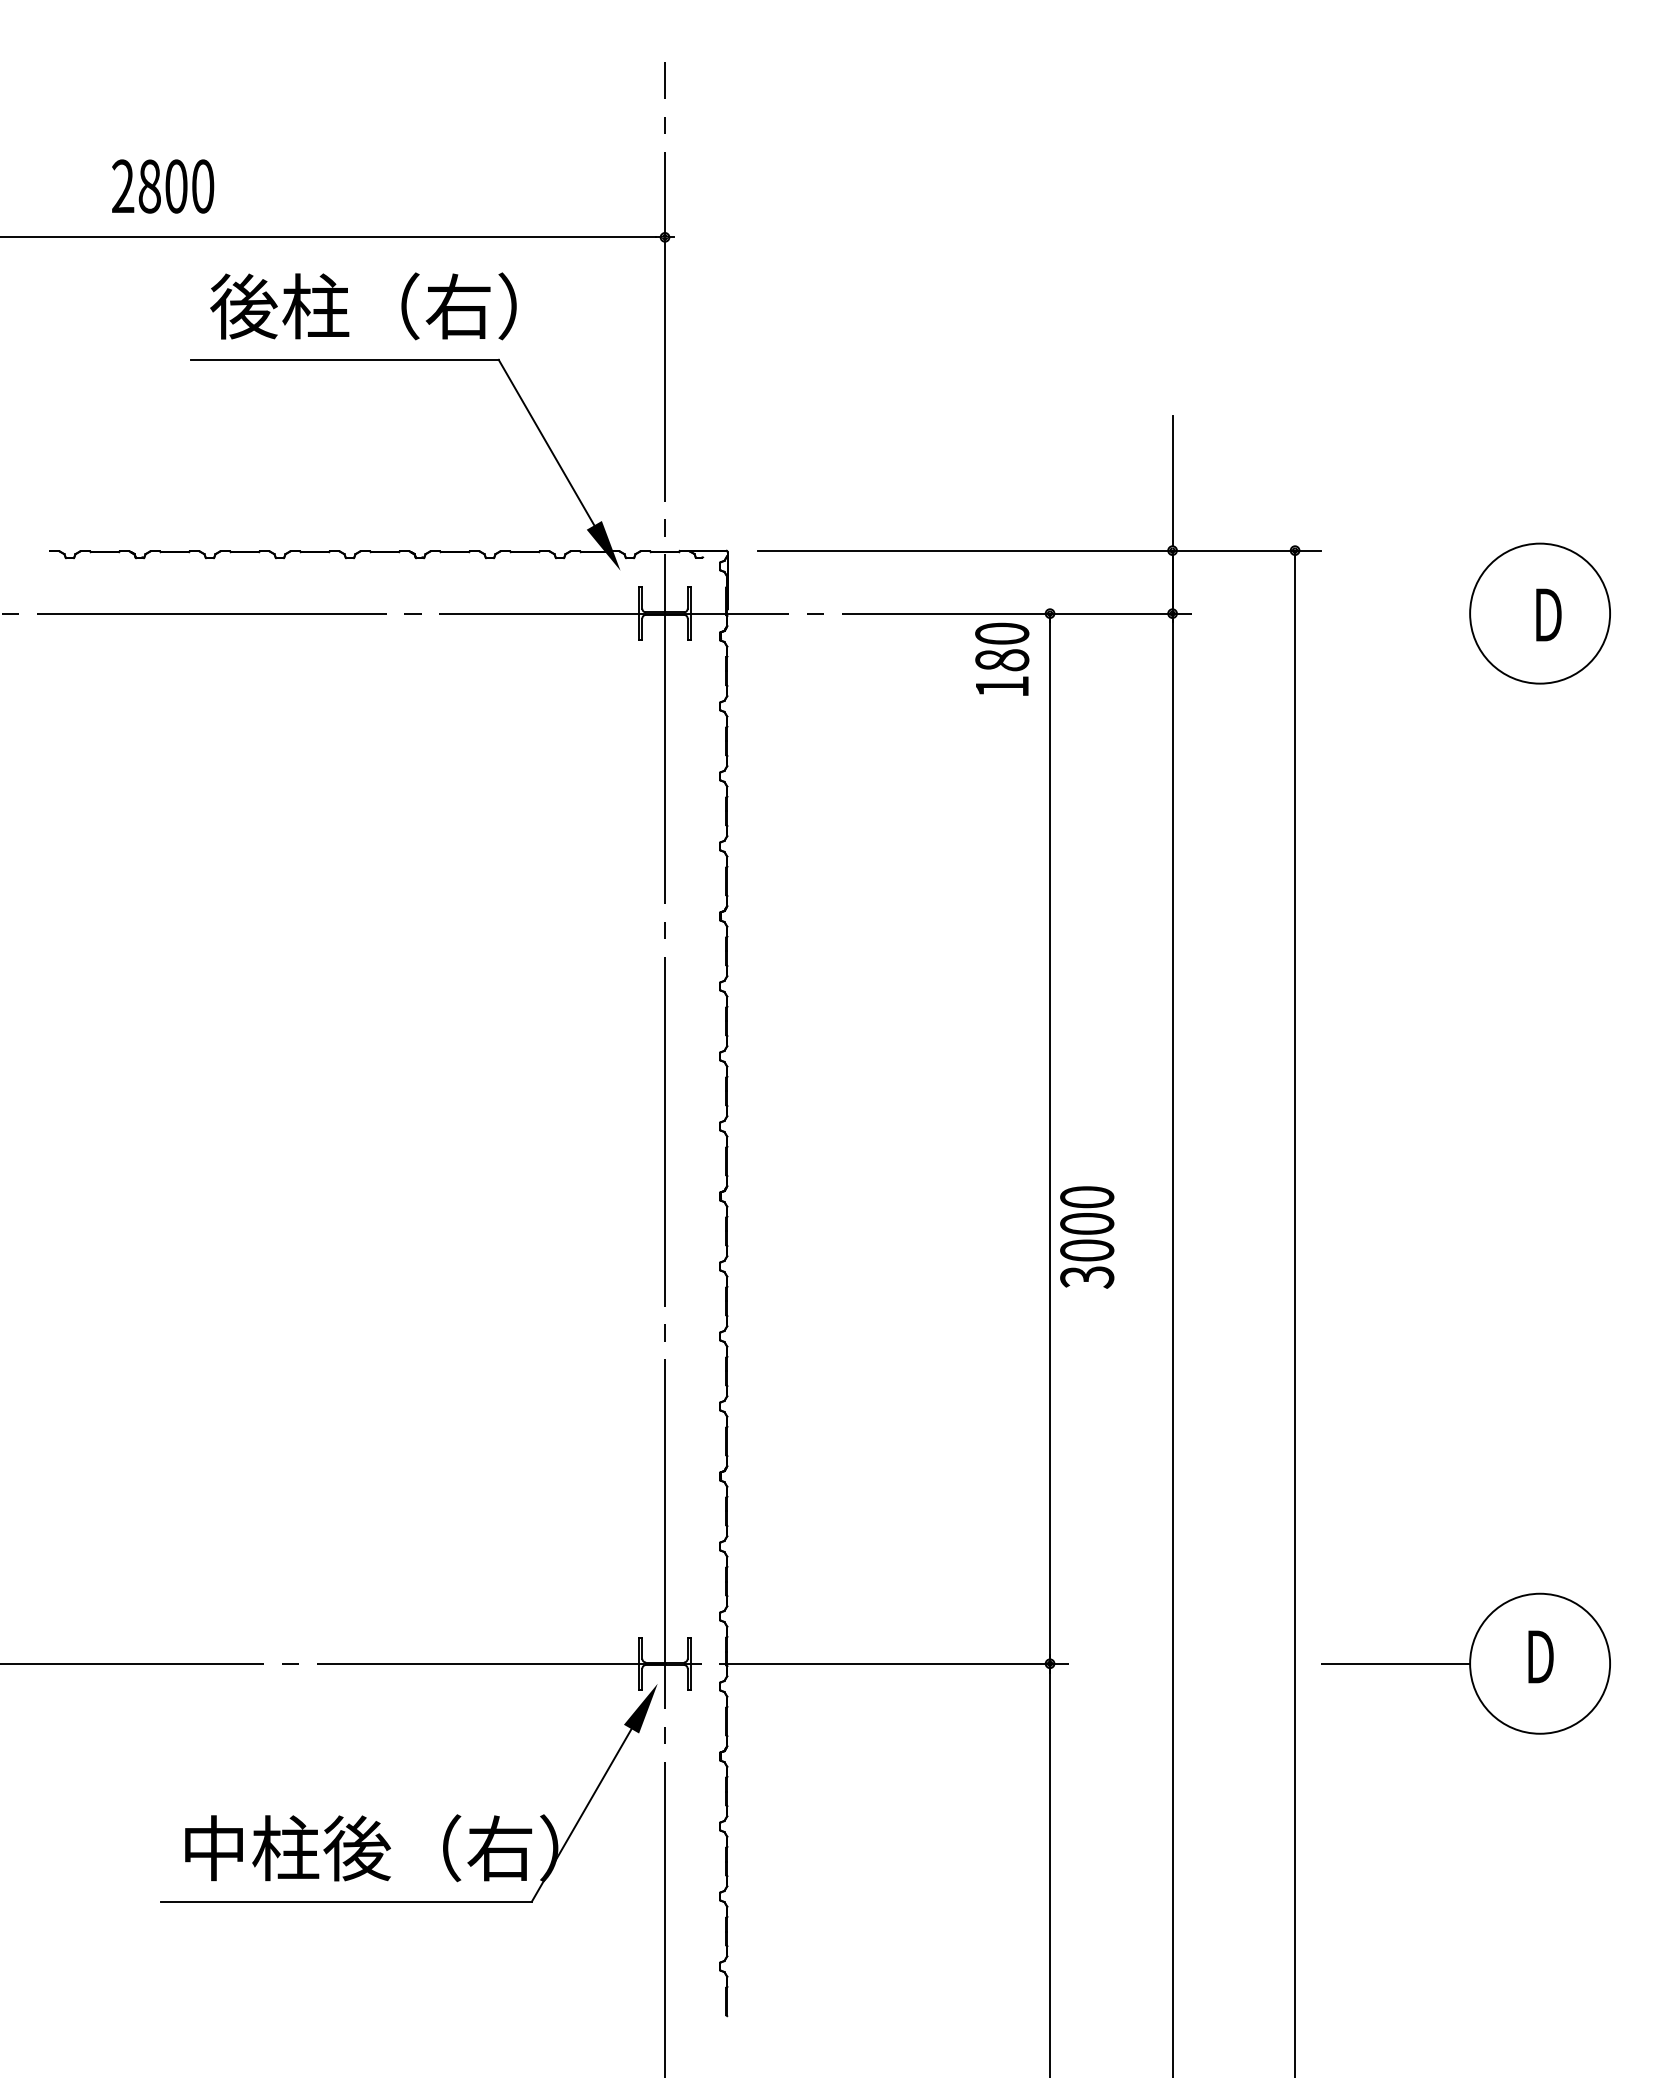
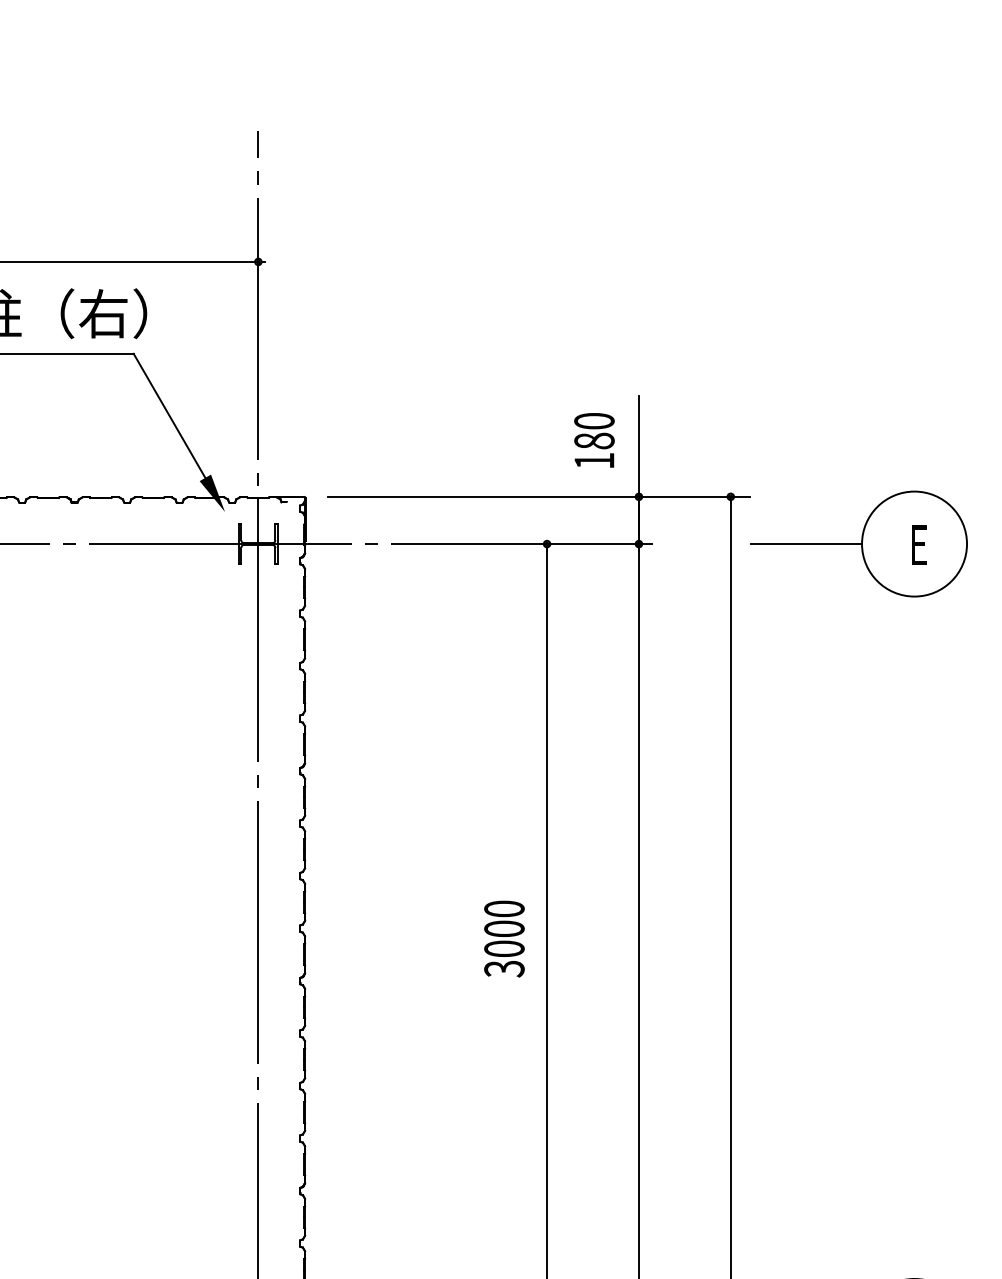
line: (1395, 613) -> (806, 543), added
text: (1548, 614) -> (920, 544), D -> E
text: (1002, 658) -> (594, 439), moved
text: (1087, 1237) -> (504, 939), moved

